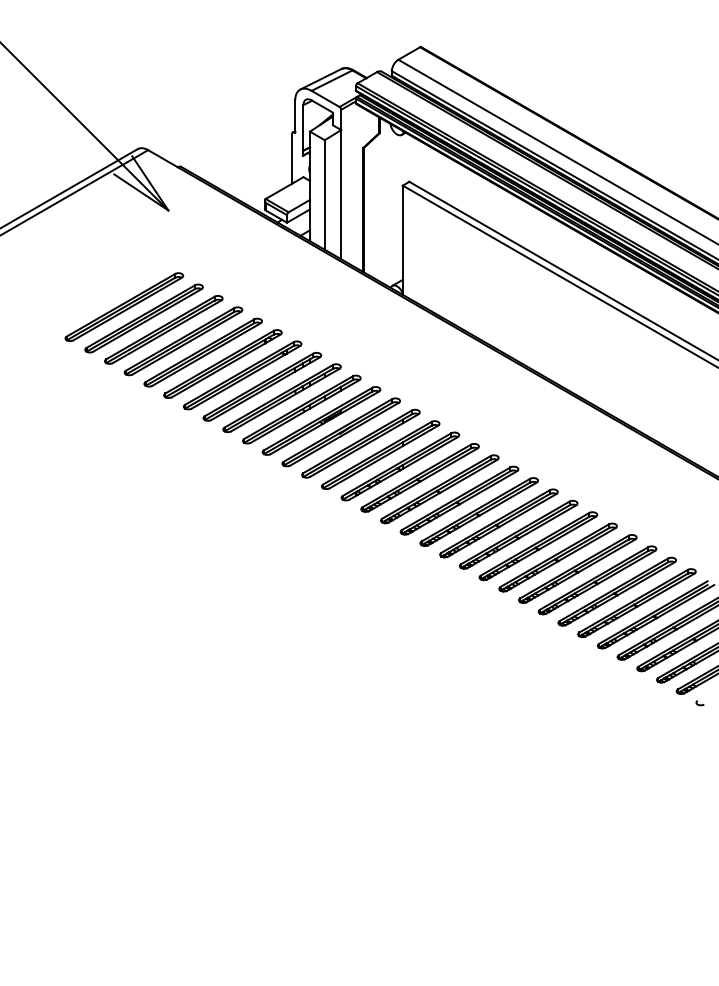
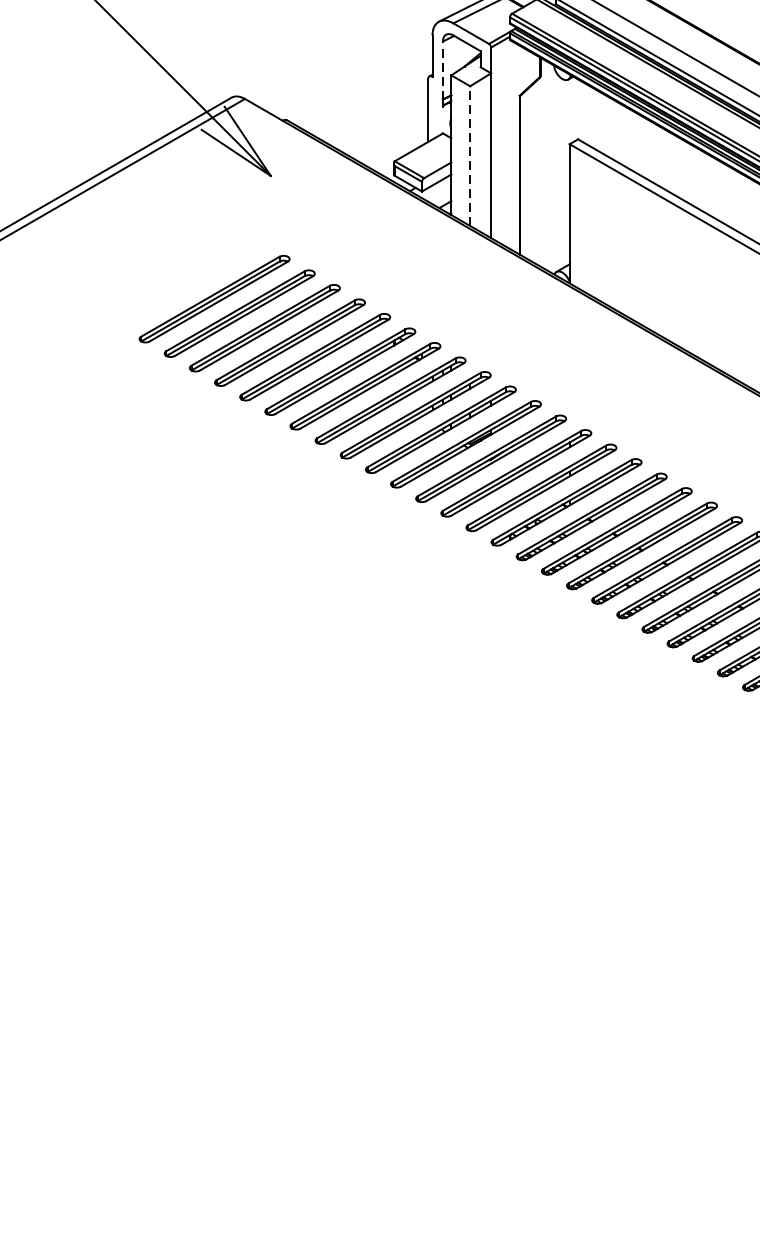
line: (303, 127) -> (443, 70), solid -> dashed
line: (324, 194) -> (469, 155), solid -> dashed

